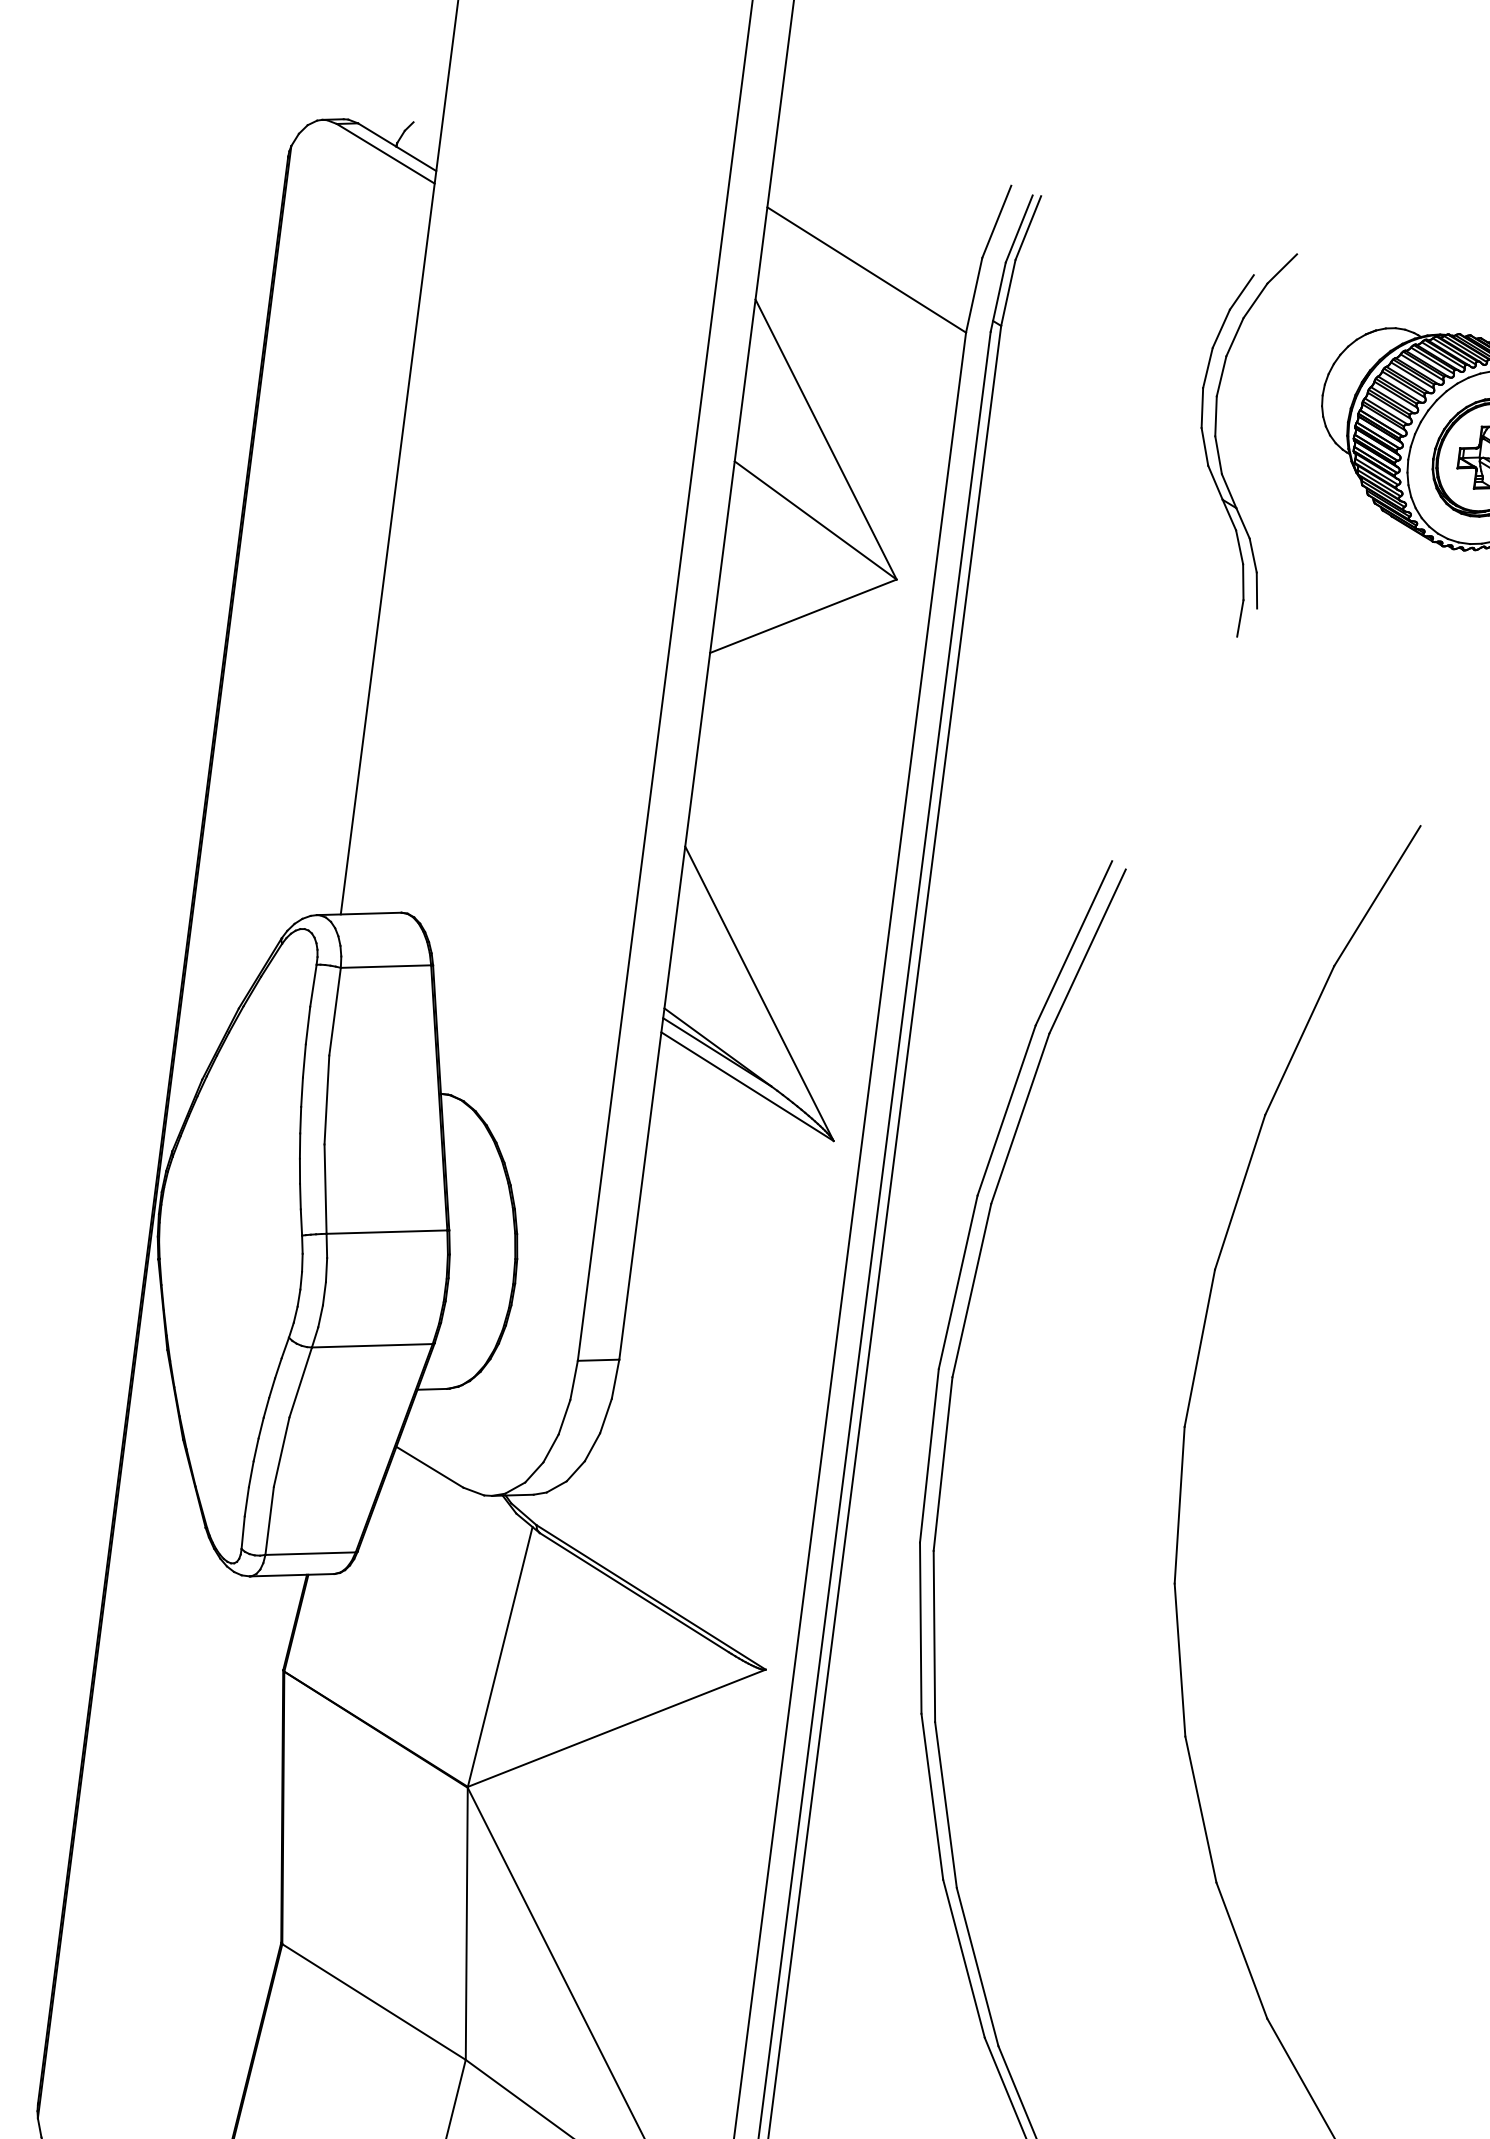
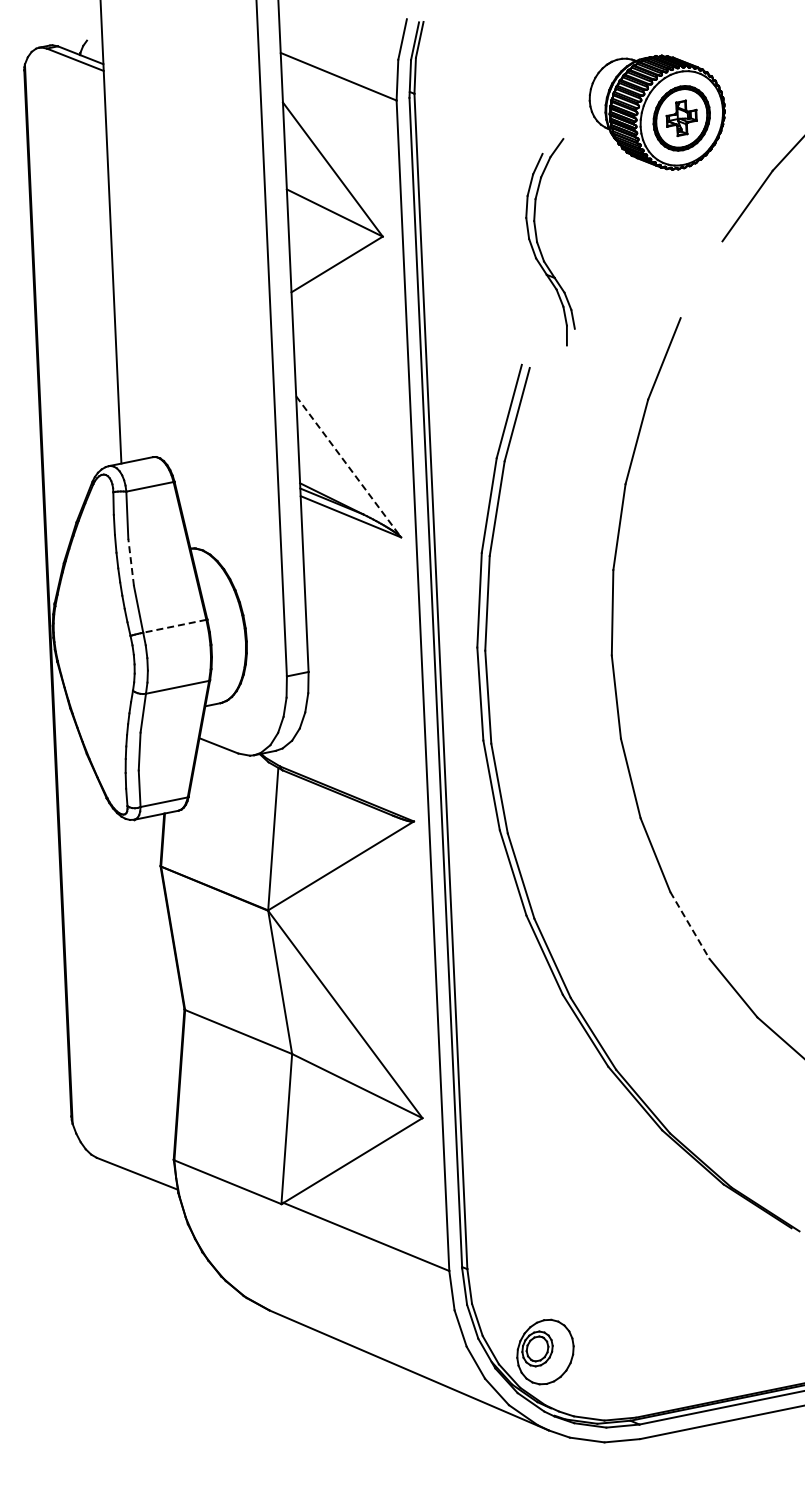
part: (1218, 443) -> (539, 245), moved
line: (759, 993) -> (348, 466), solid -> dashed
line: (327, 1100) -> (131, 562), solid -> dashed
line: (386, 1232) -> (174, 626), solid -> dashed
line: (1241, 1950) -> (689, 925), solid -> dashed

